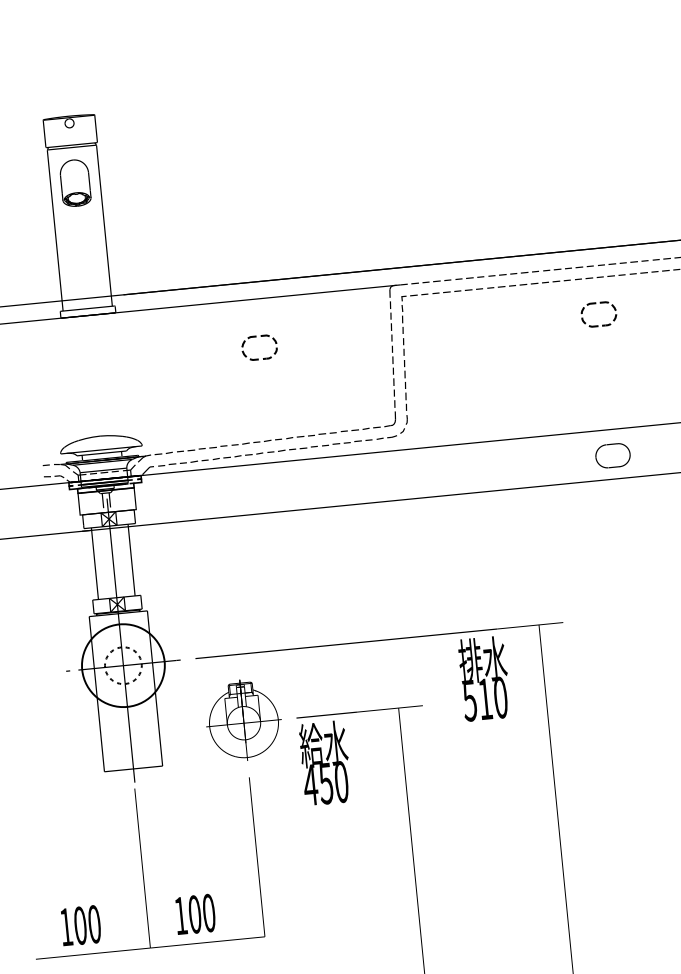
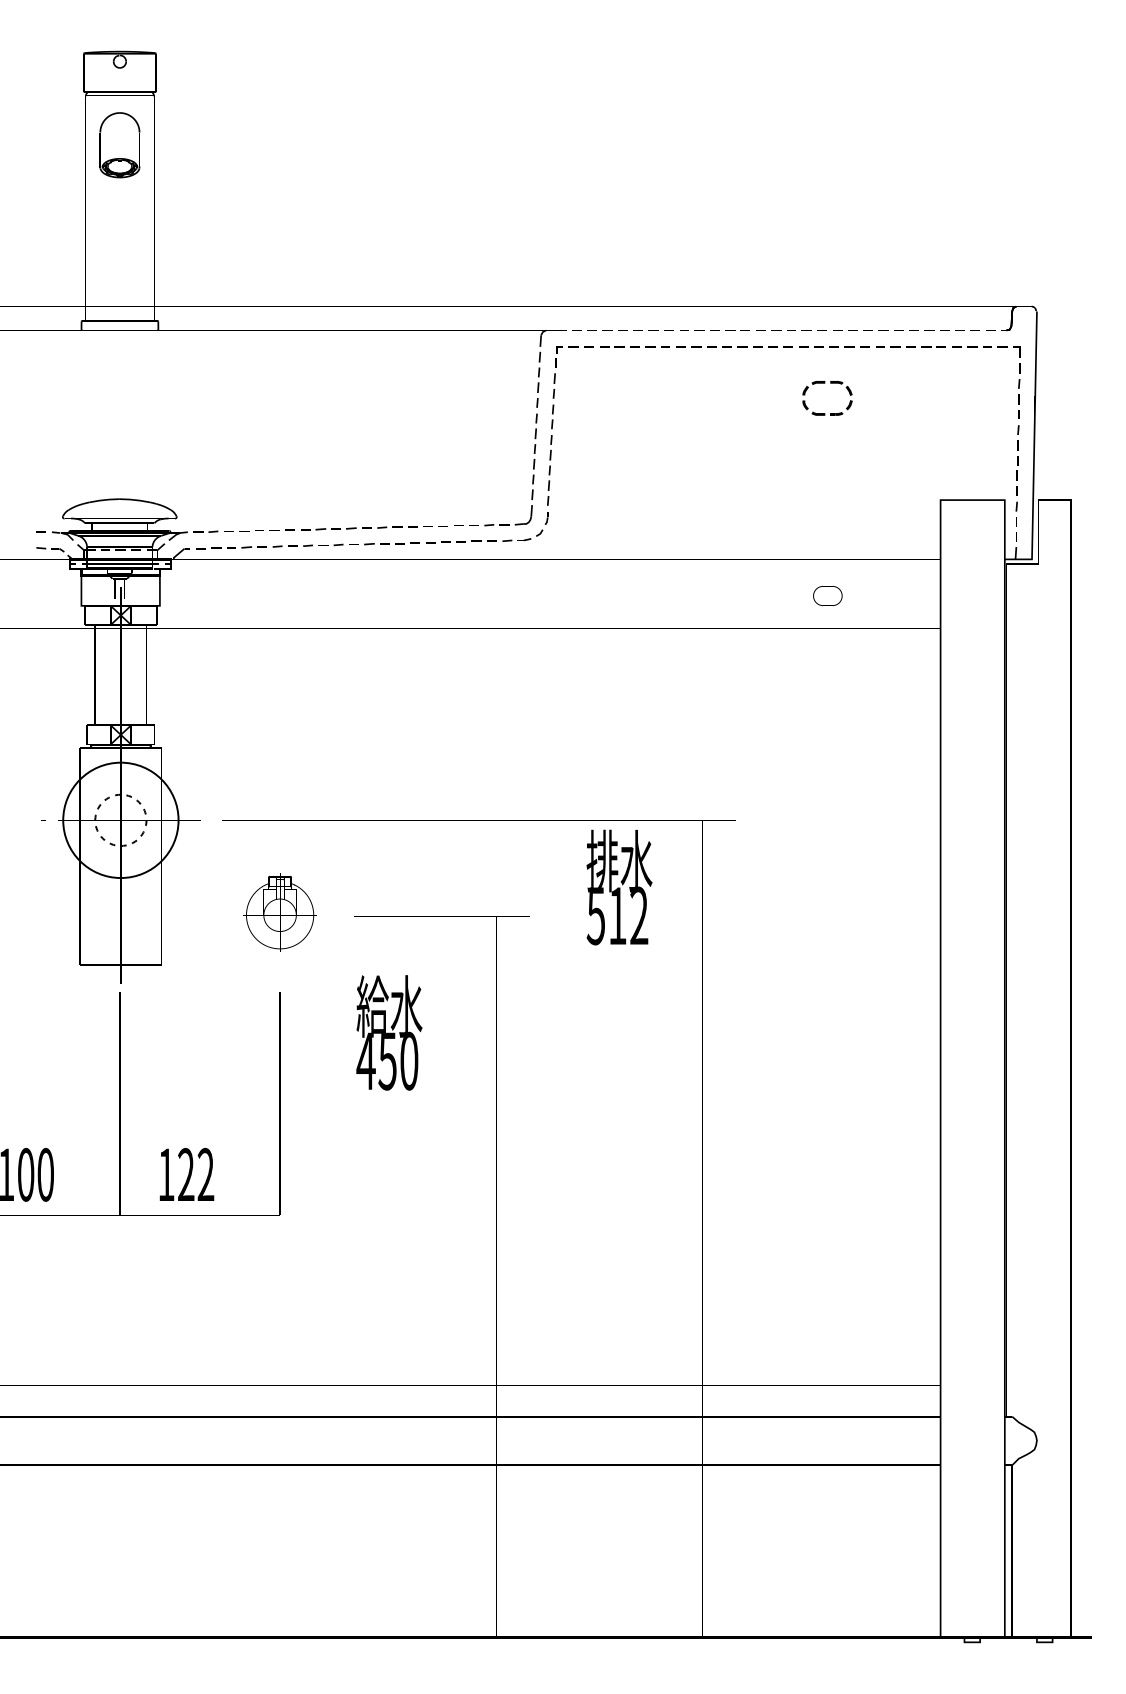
part: (256, 337) -> (349, 383), removed
part: (612, 455) -> (827, 595), size x0.6
text: (500, 697) -> (639, 915), 510 -> 512
part: (243, 720) -> (279, 912), size x0.7
text: (325, 762) -> (389, 1032), moved
text: (202, 913) -> (196, 1174), 100 -> 122

